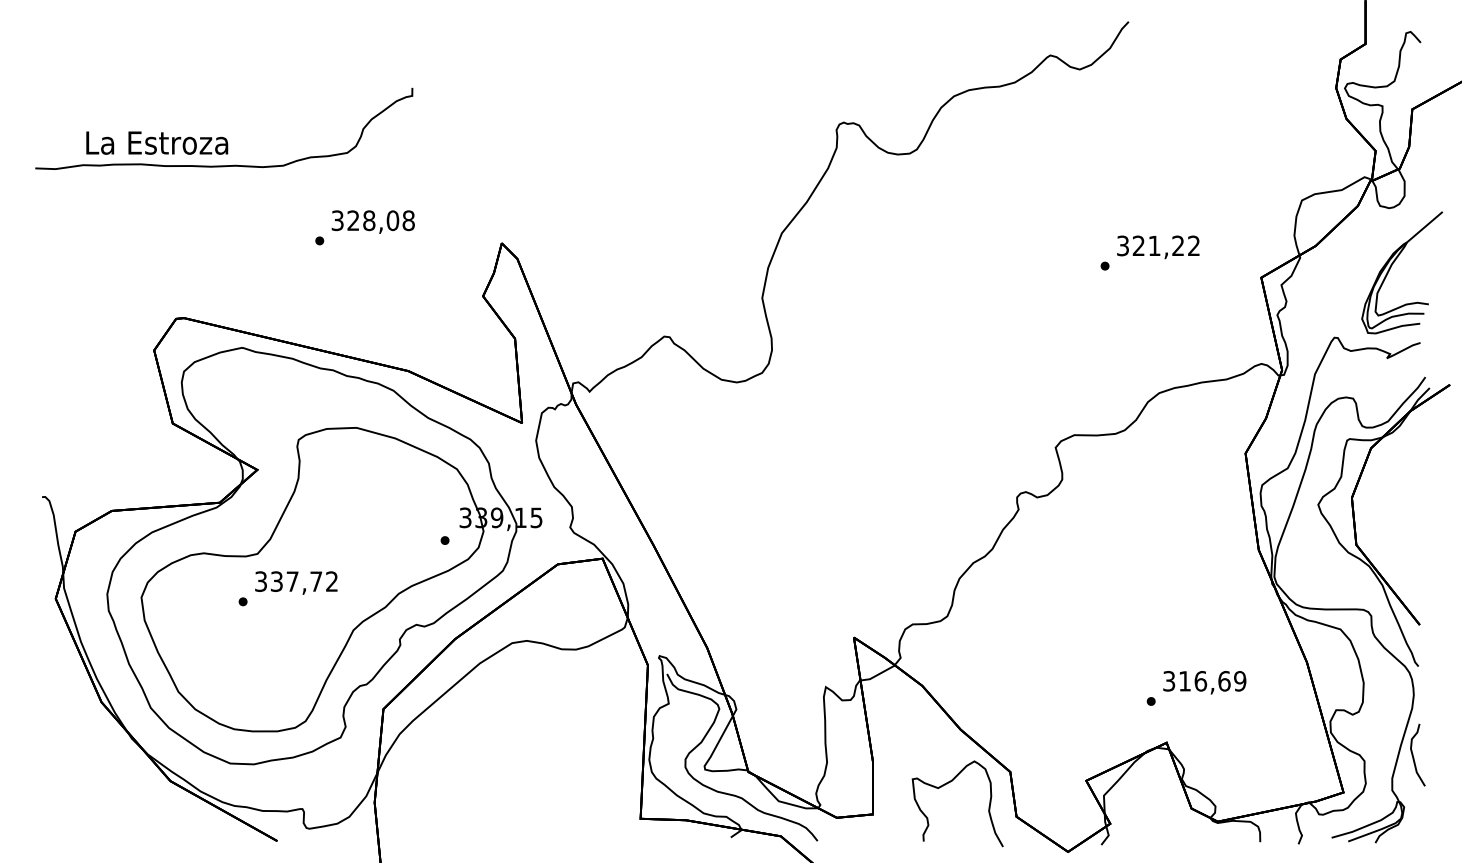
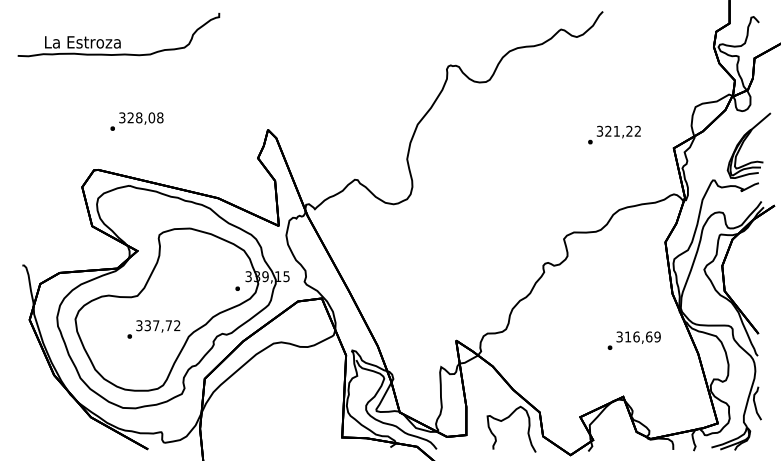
part: (223, 128) -> (118, 34), moved
text: (364, 227) -> (136, 121), moved
text: (287, 588) -> (153, 329), moved
text: (1195, 687) -> (633, 340), moved

